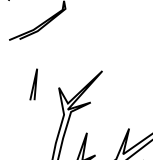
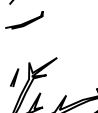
line: (33, 84) -> (14, 77), moved

